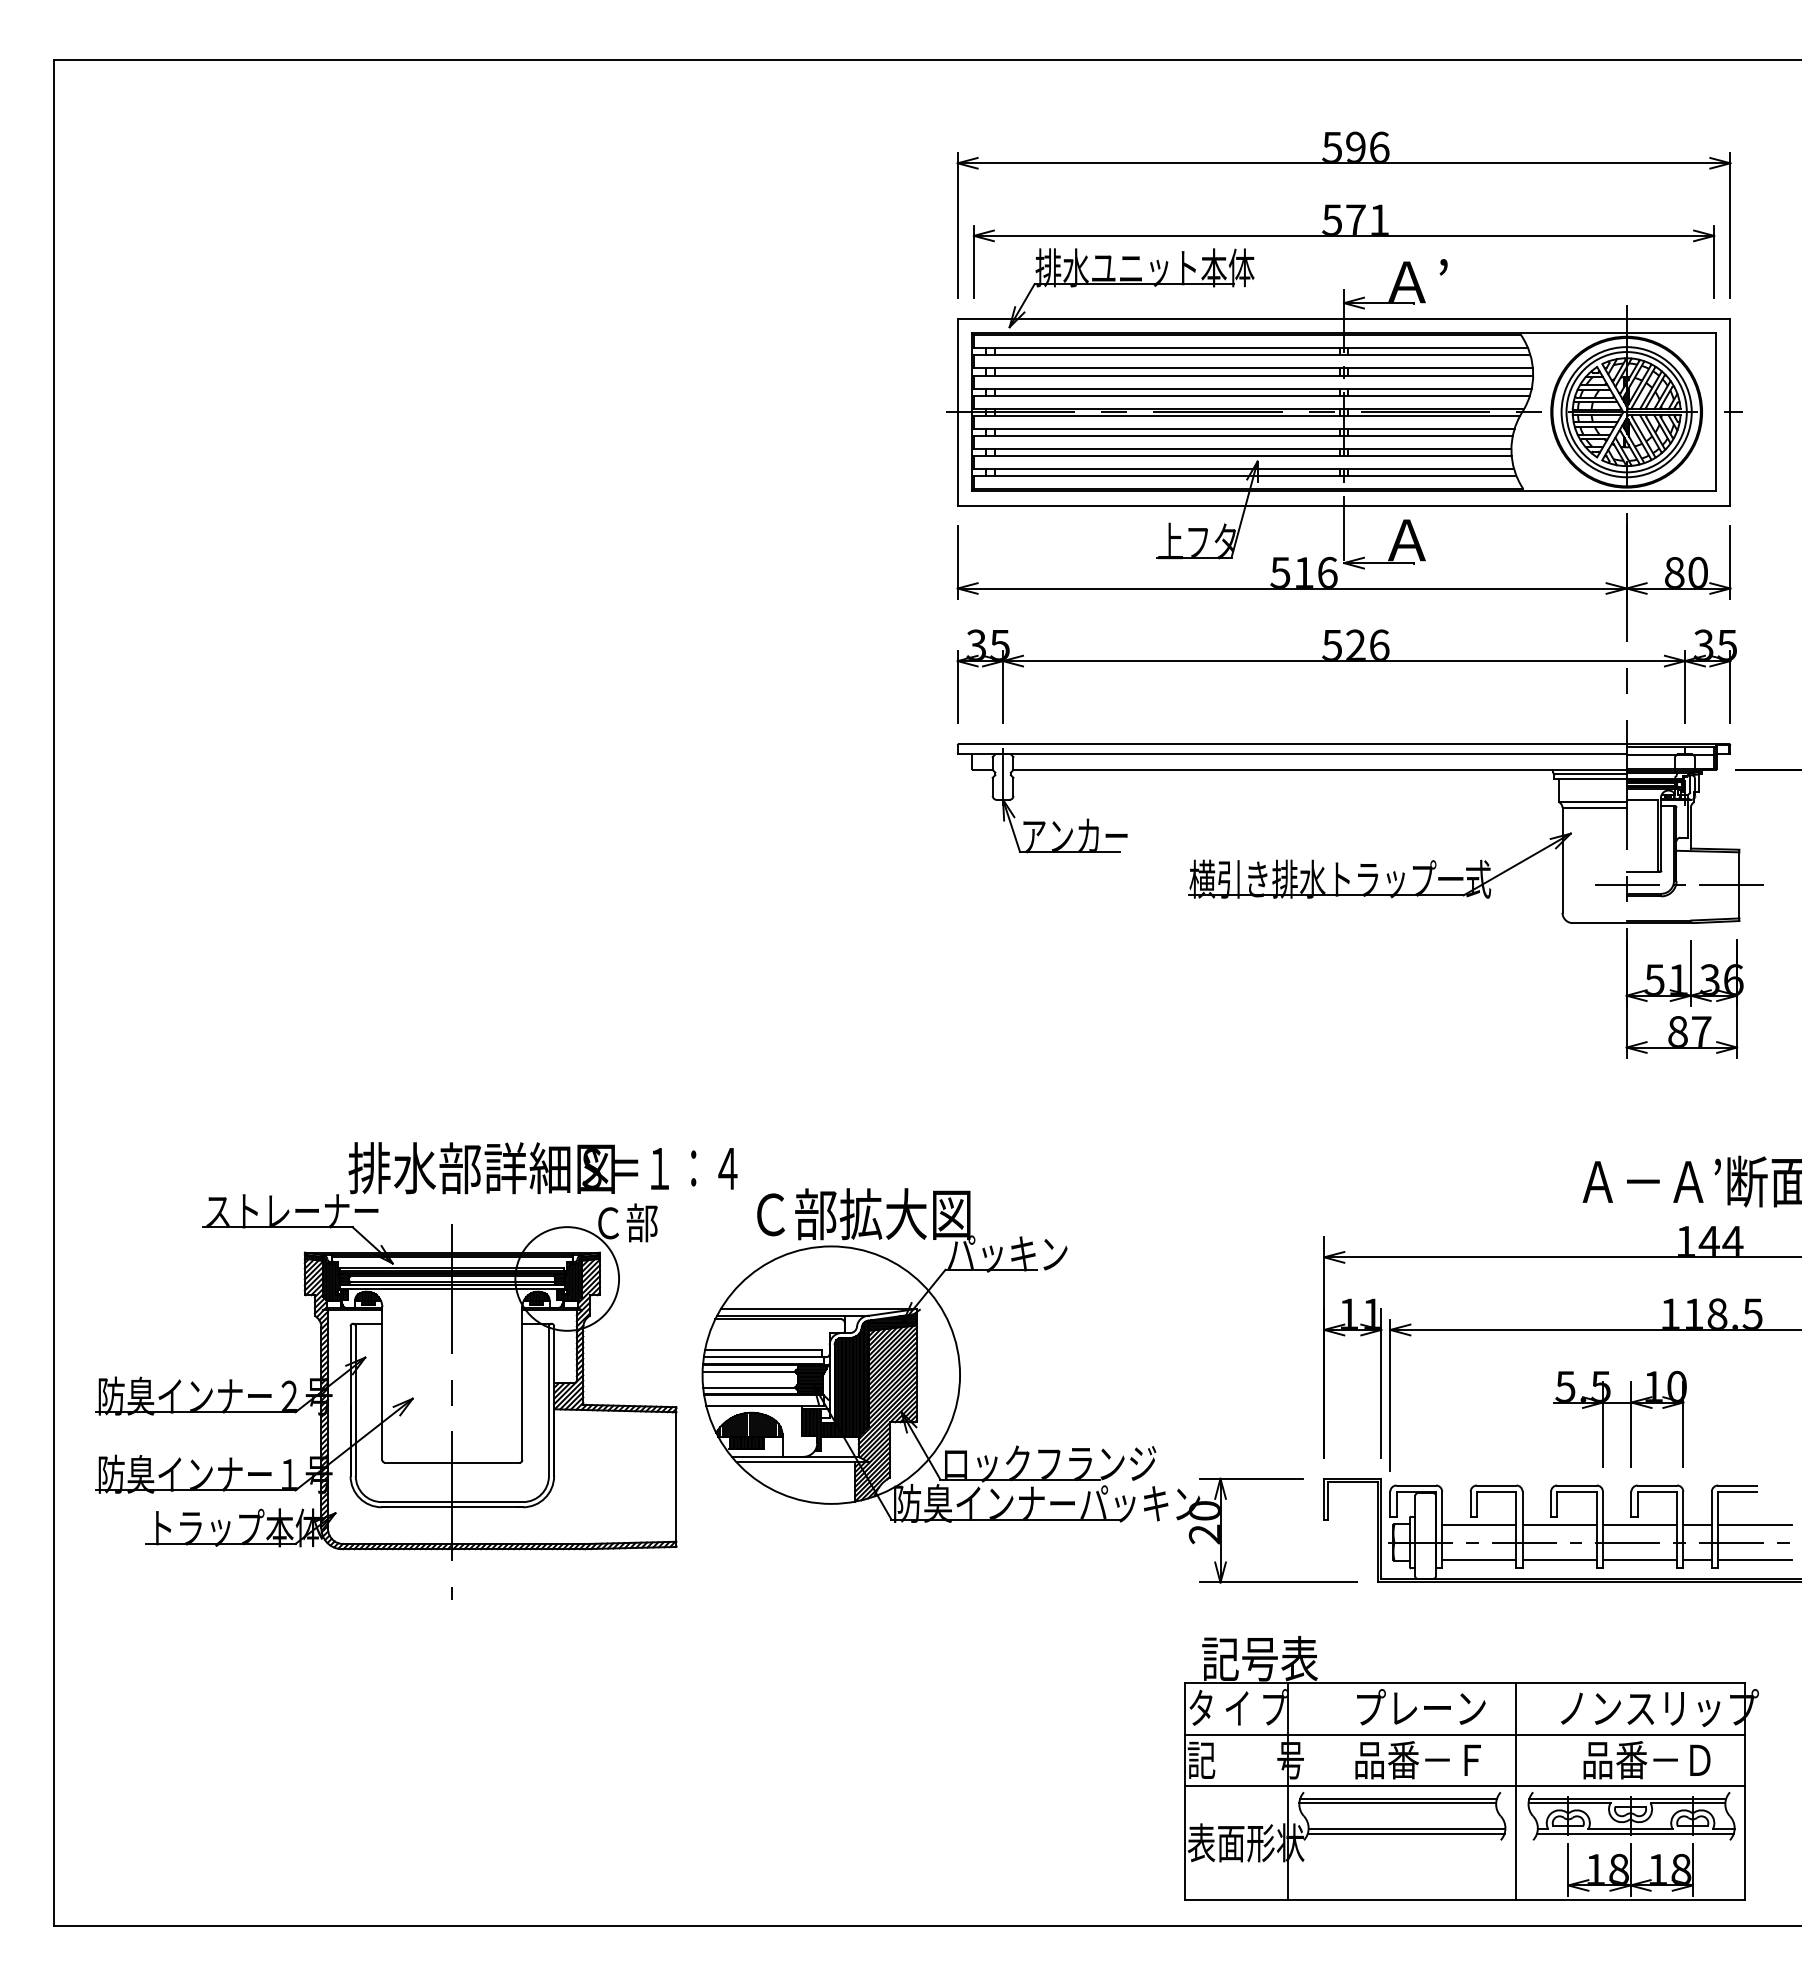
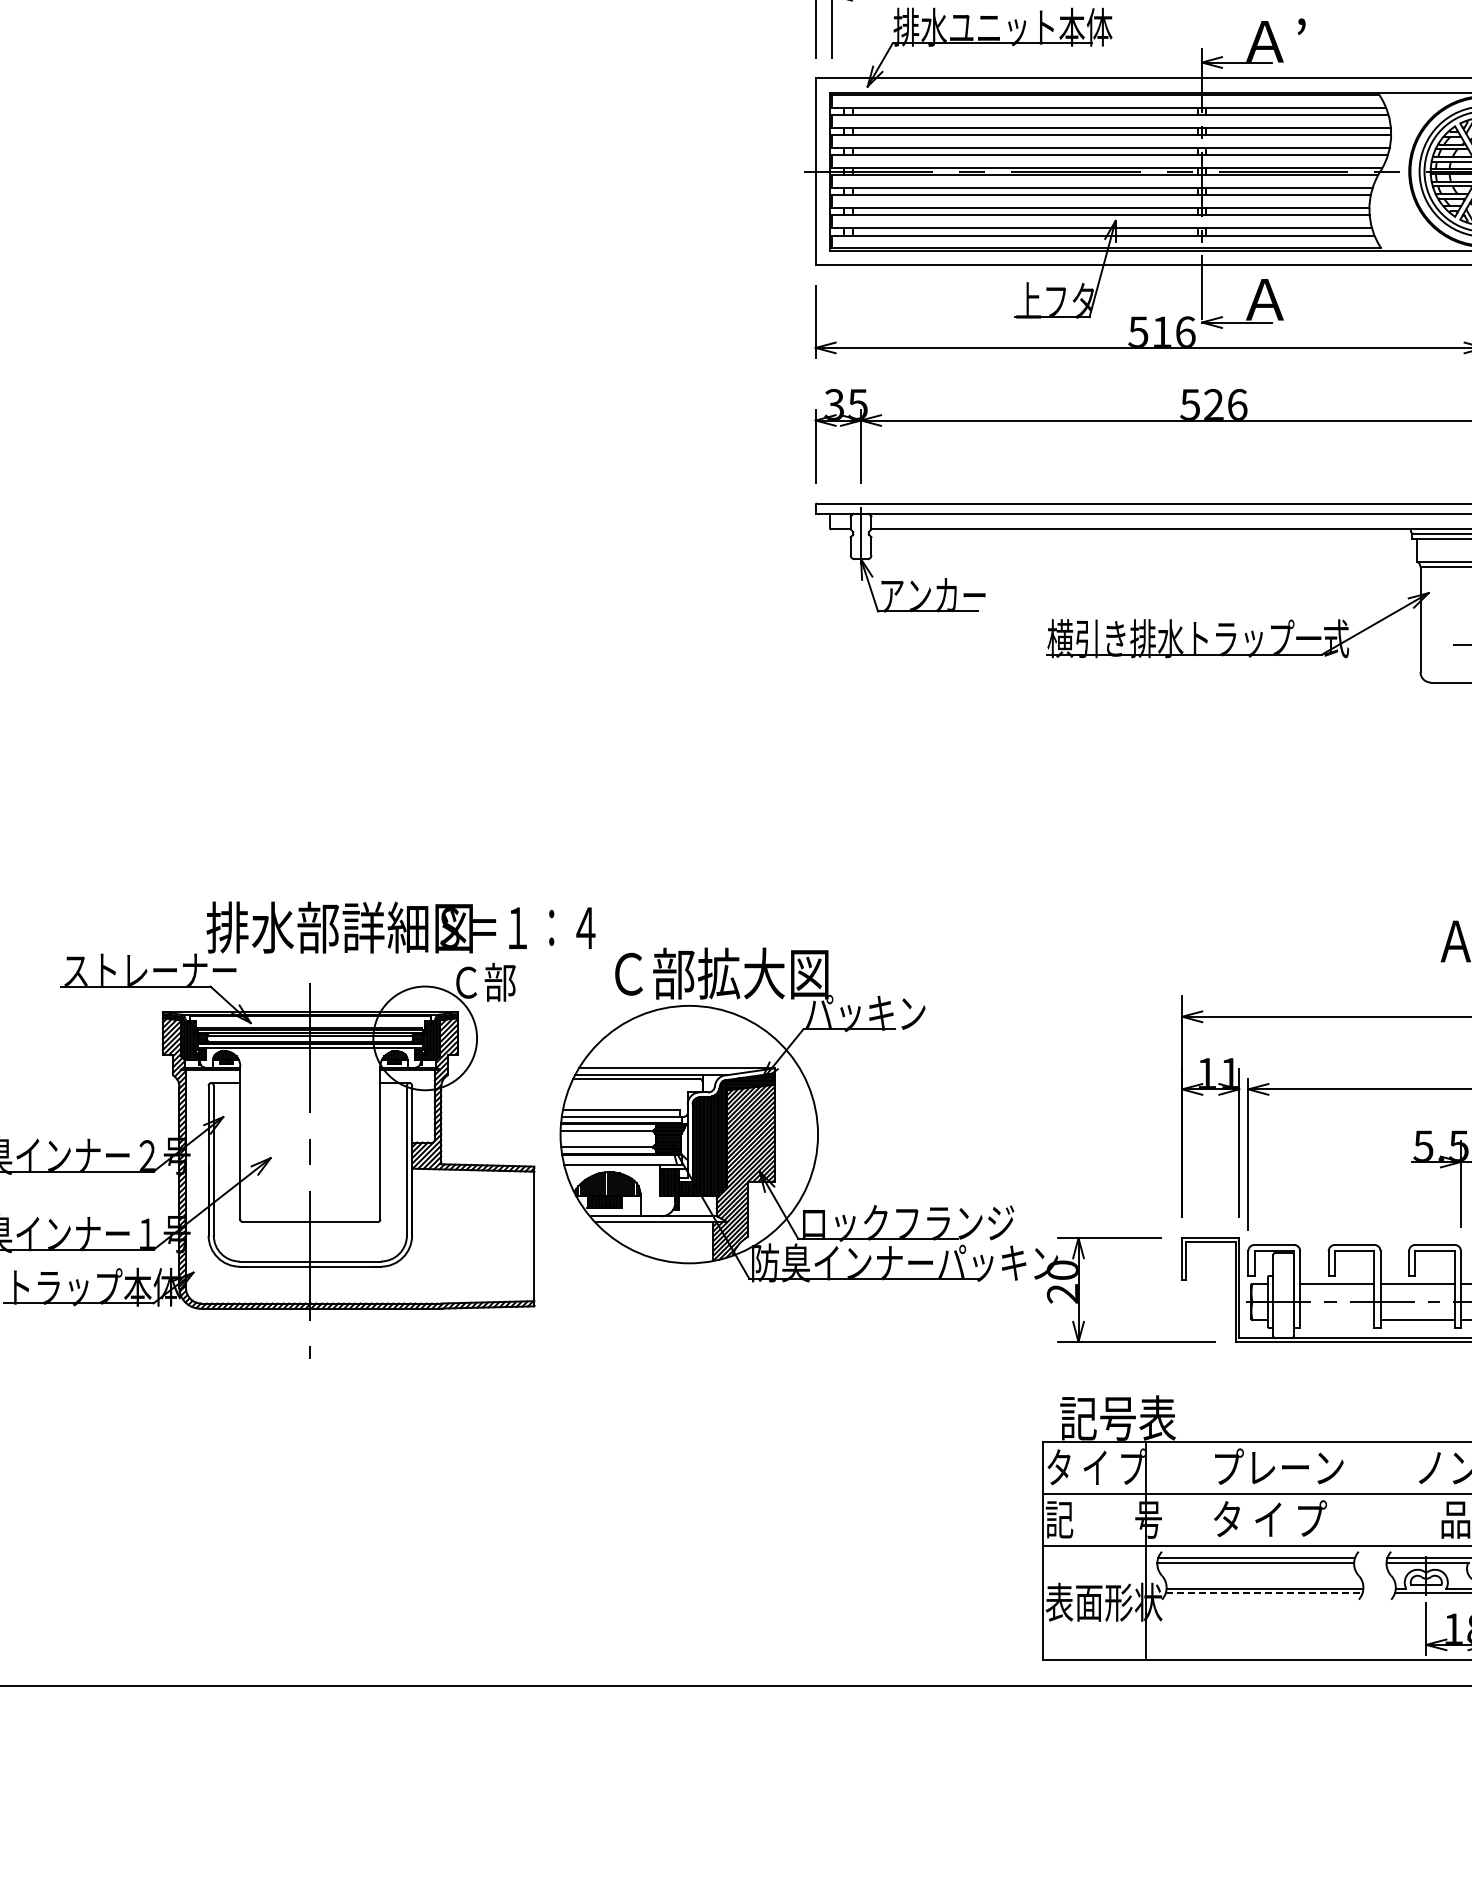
line: (1479, 1560) -> (1337, 1319), removed
text: (1417, 1759) -> (1275, 1518), 品番－Ｆ -> タ イ プ
line: (1516, 1791) -> (1374, 1550), removed
line: (1406, 1833) -> (1264, 1592), solid -> dashed

